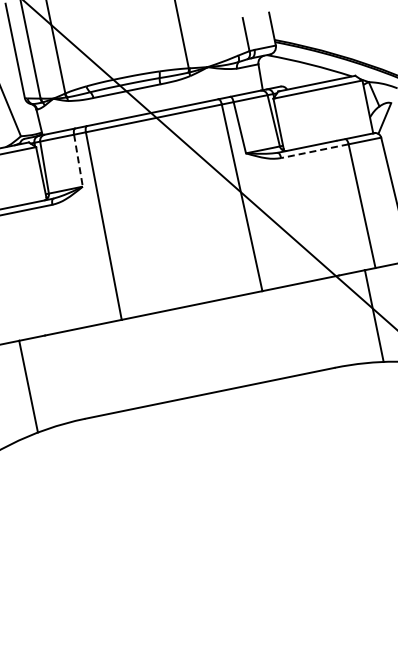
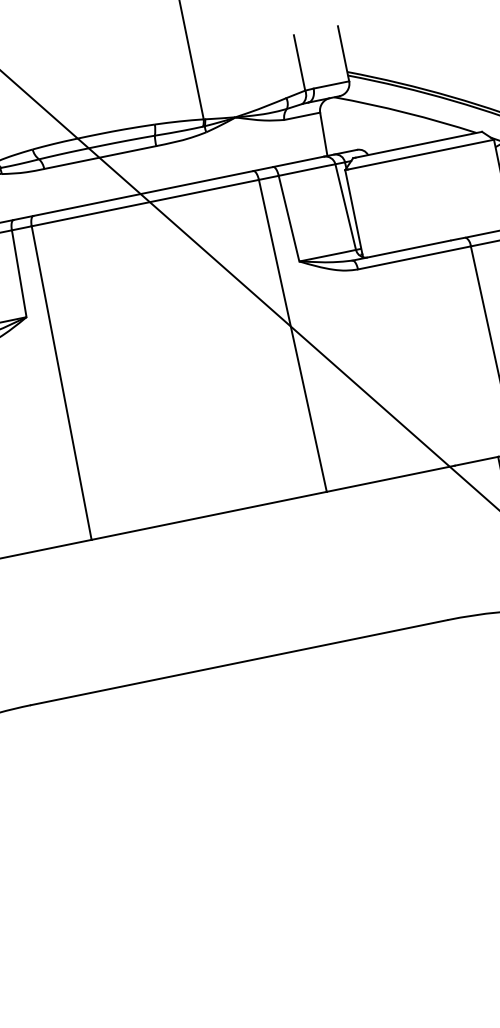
line: (314, 151) -> (413, 258), dashed -> solid
line: (78, 161) -> (19, 275), dashed -> solid

